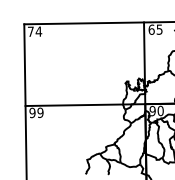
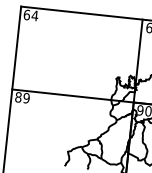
text: (30, 31) -> (26, 14), 74 -> 64
text: (32, 113) -> (18, 97), 99 -> 89

